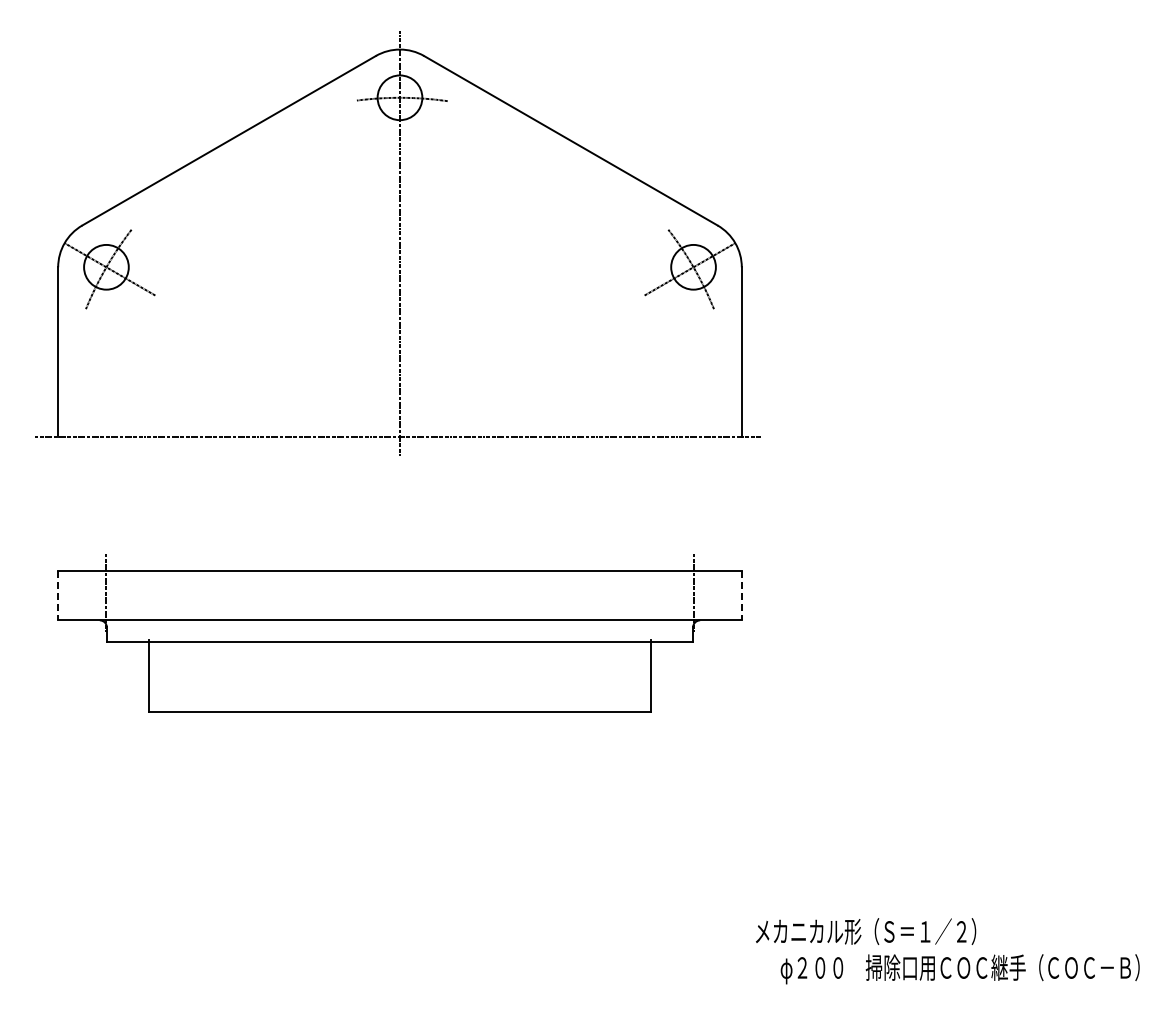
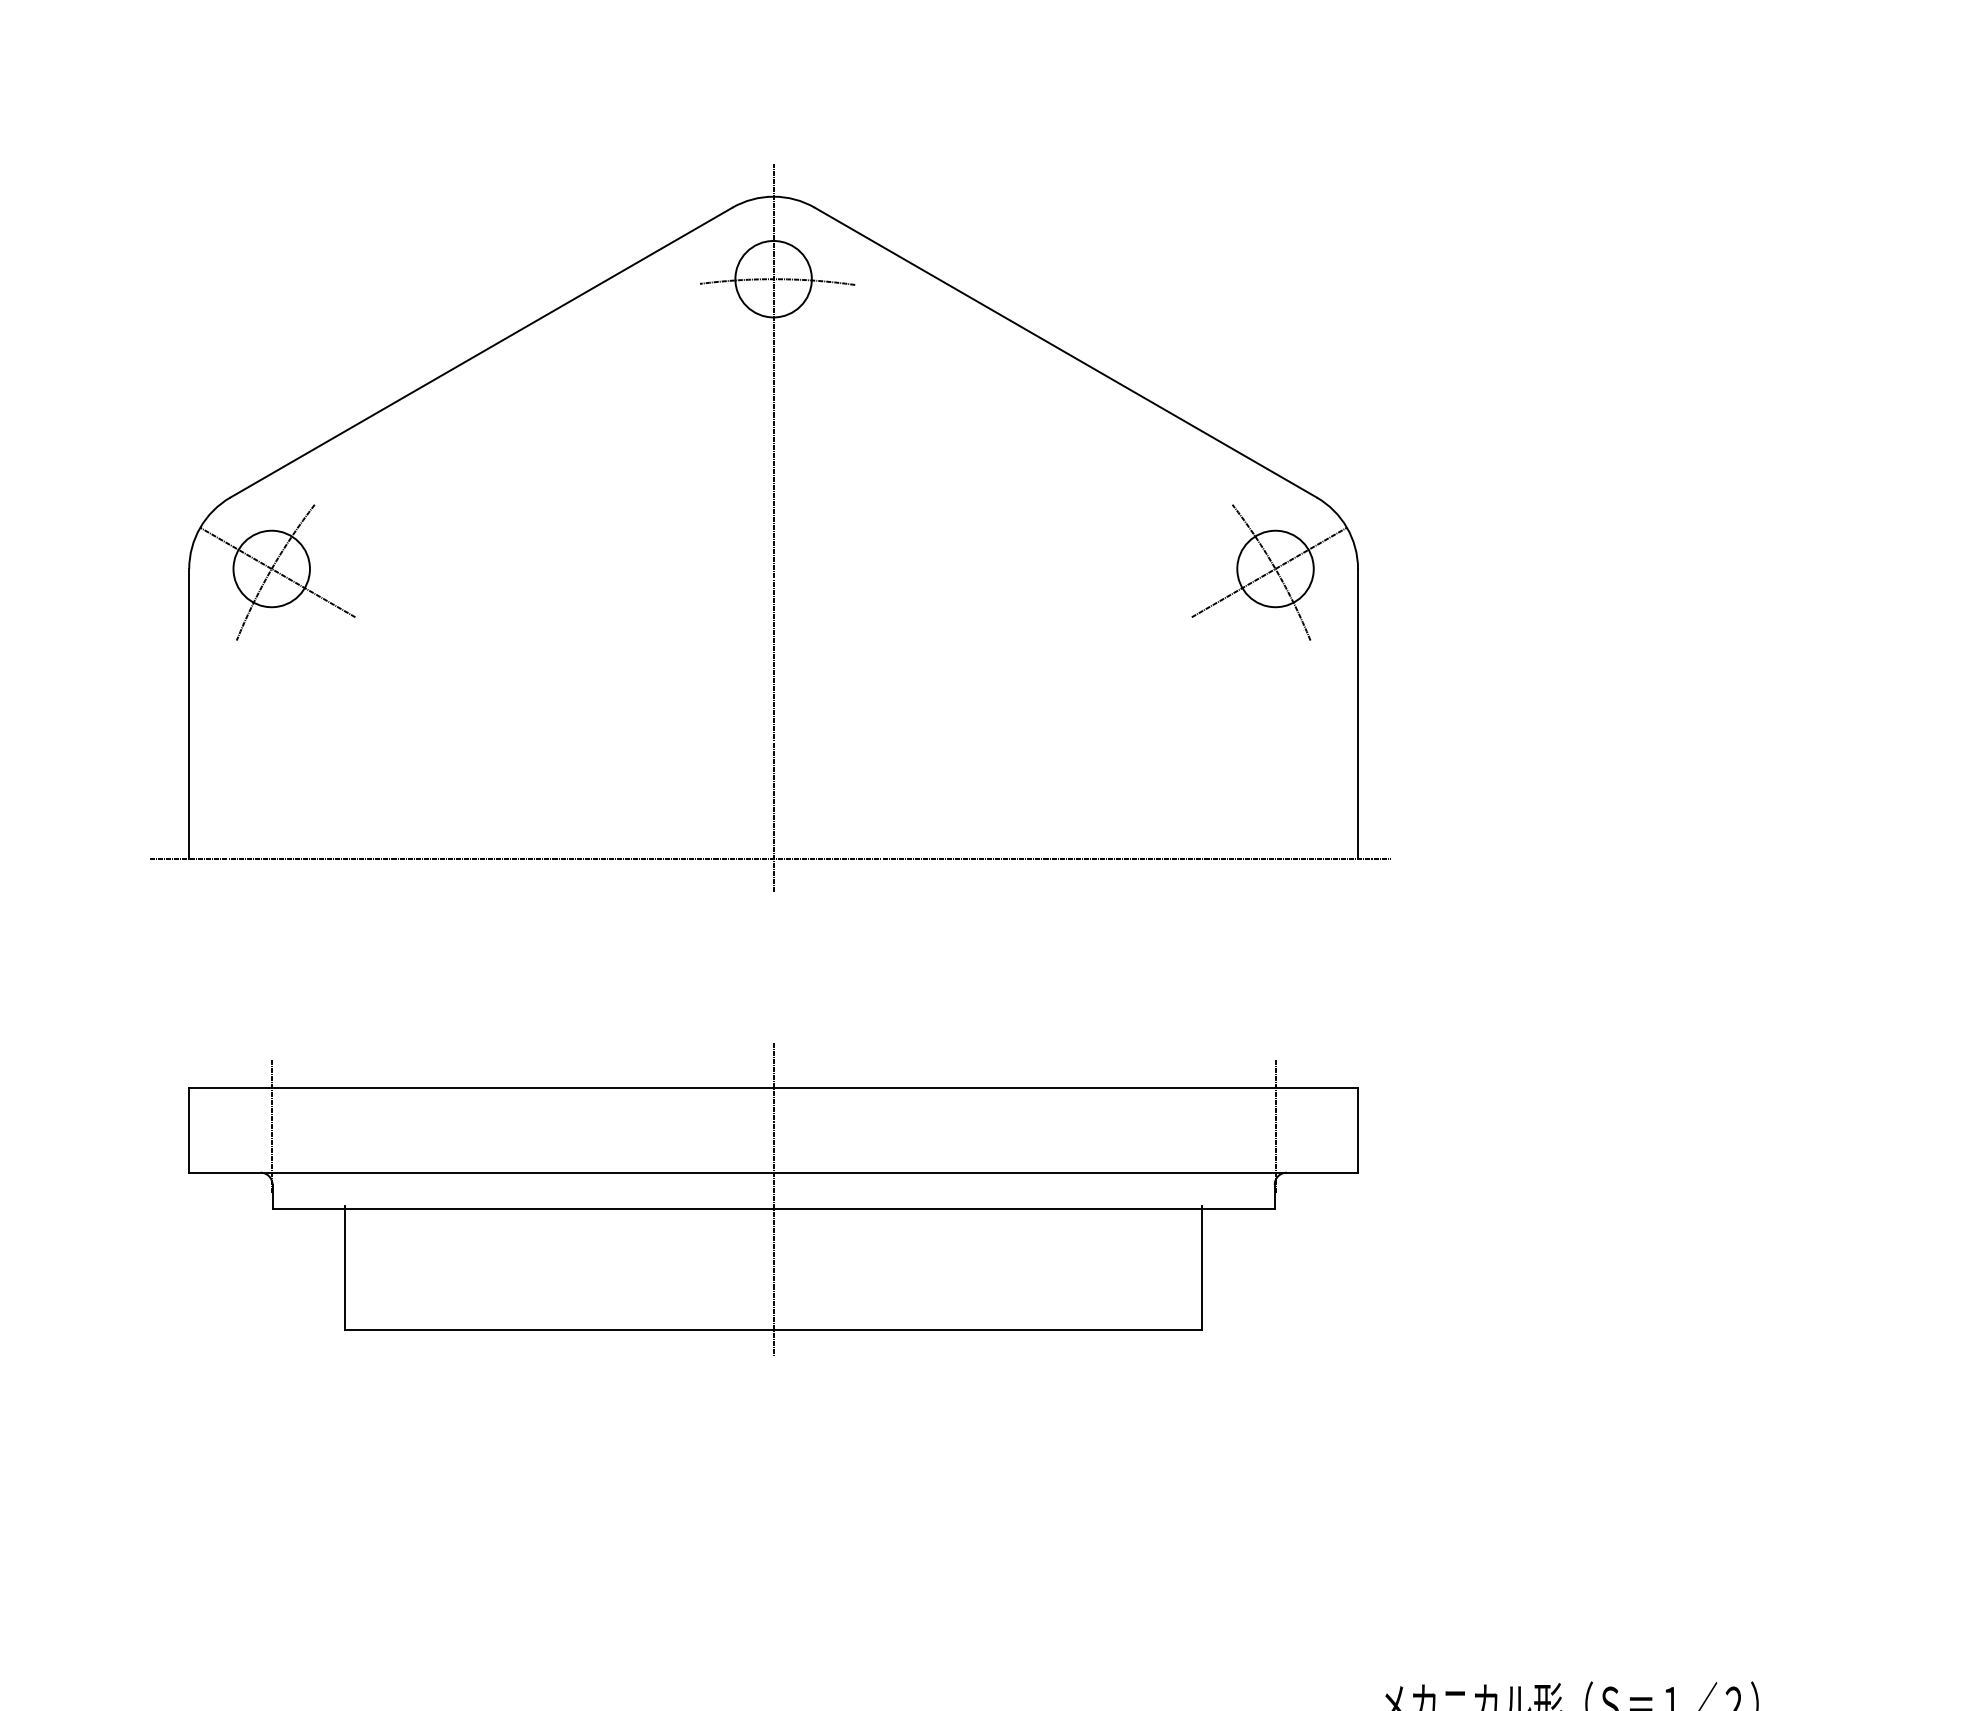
line: (58, 595) -> (189, 1130), dashed -> solid
line: (741, 595) -> (1357, 1130), dashed -> solid
line: (400, 636) -> (774, 1200), added

